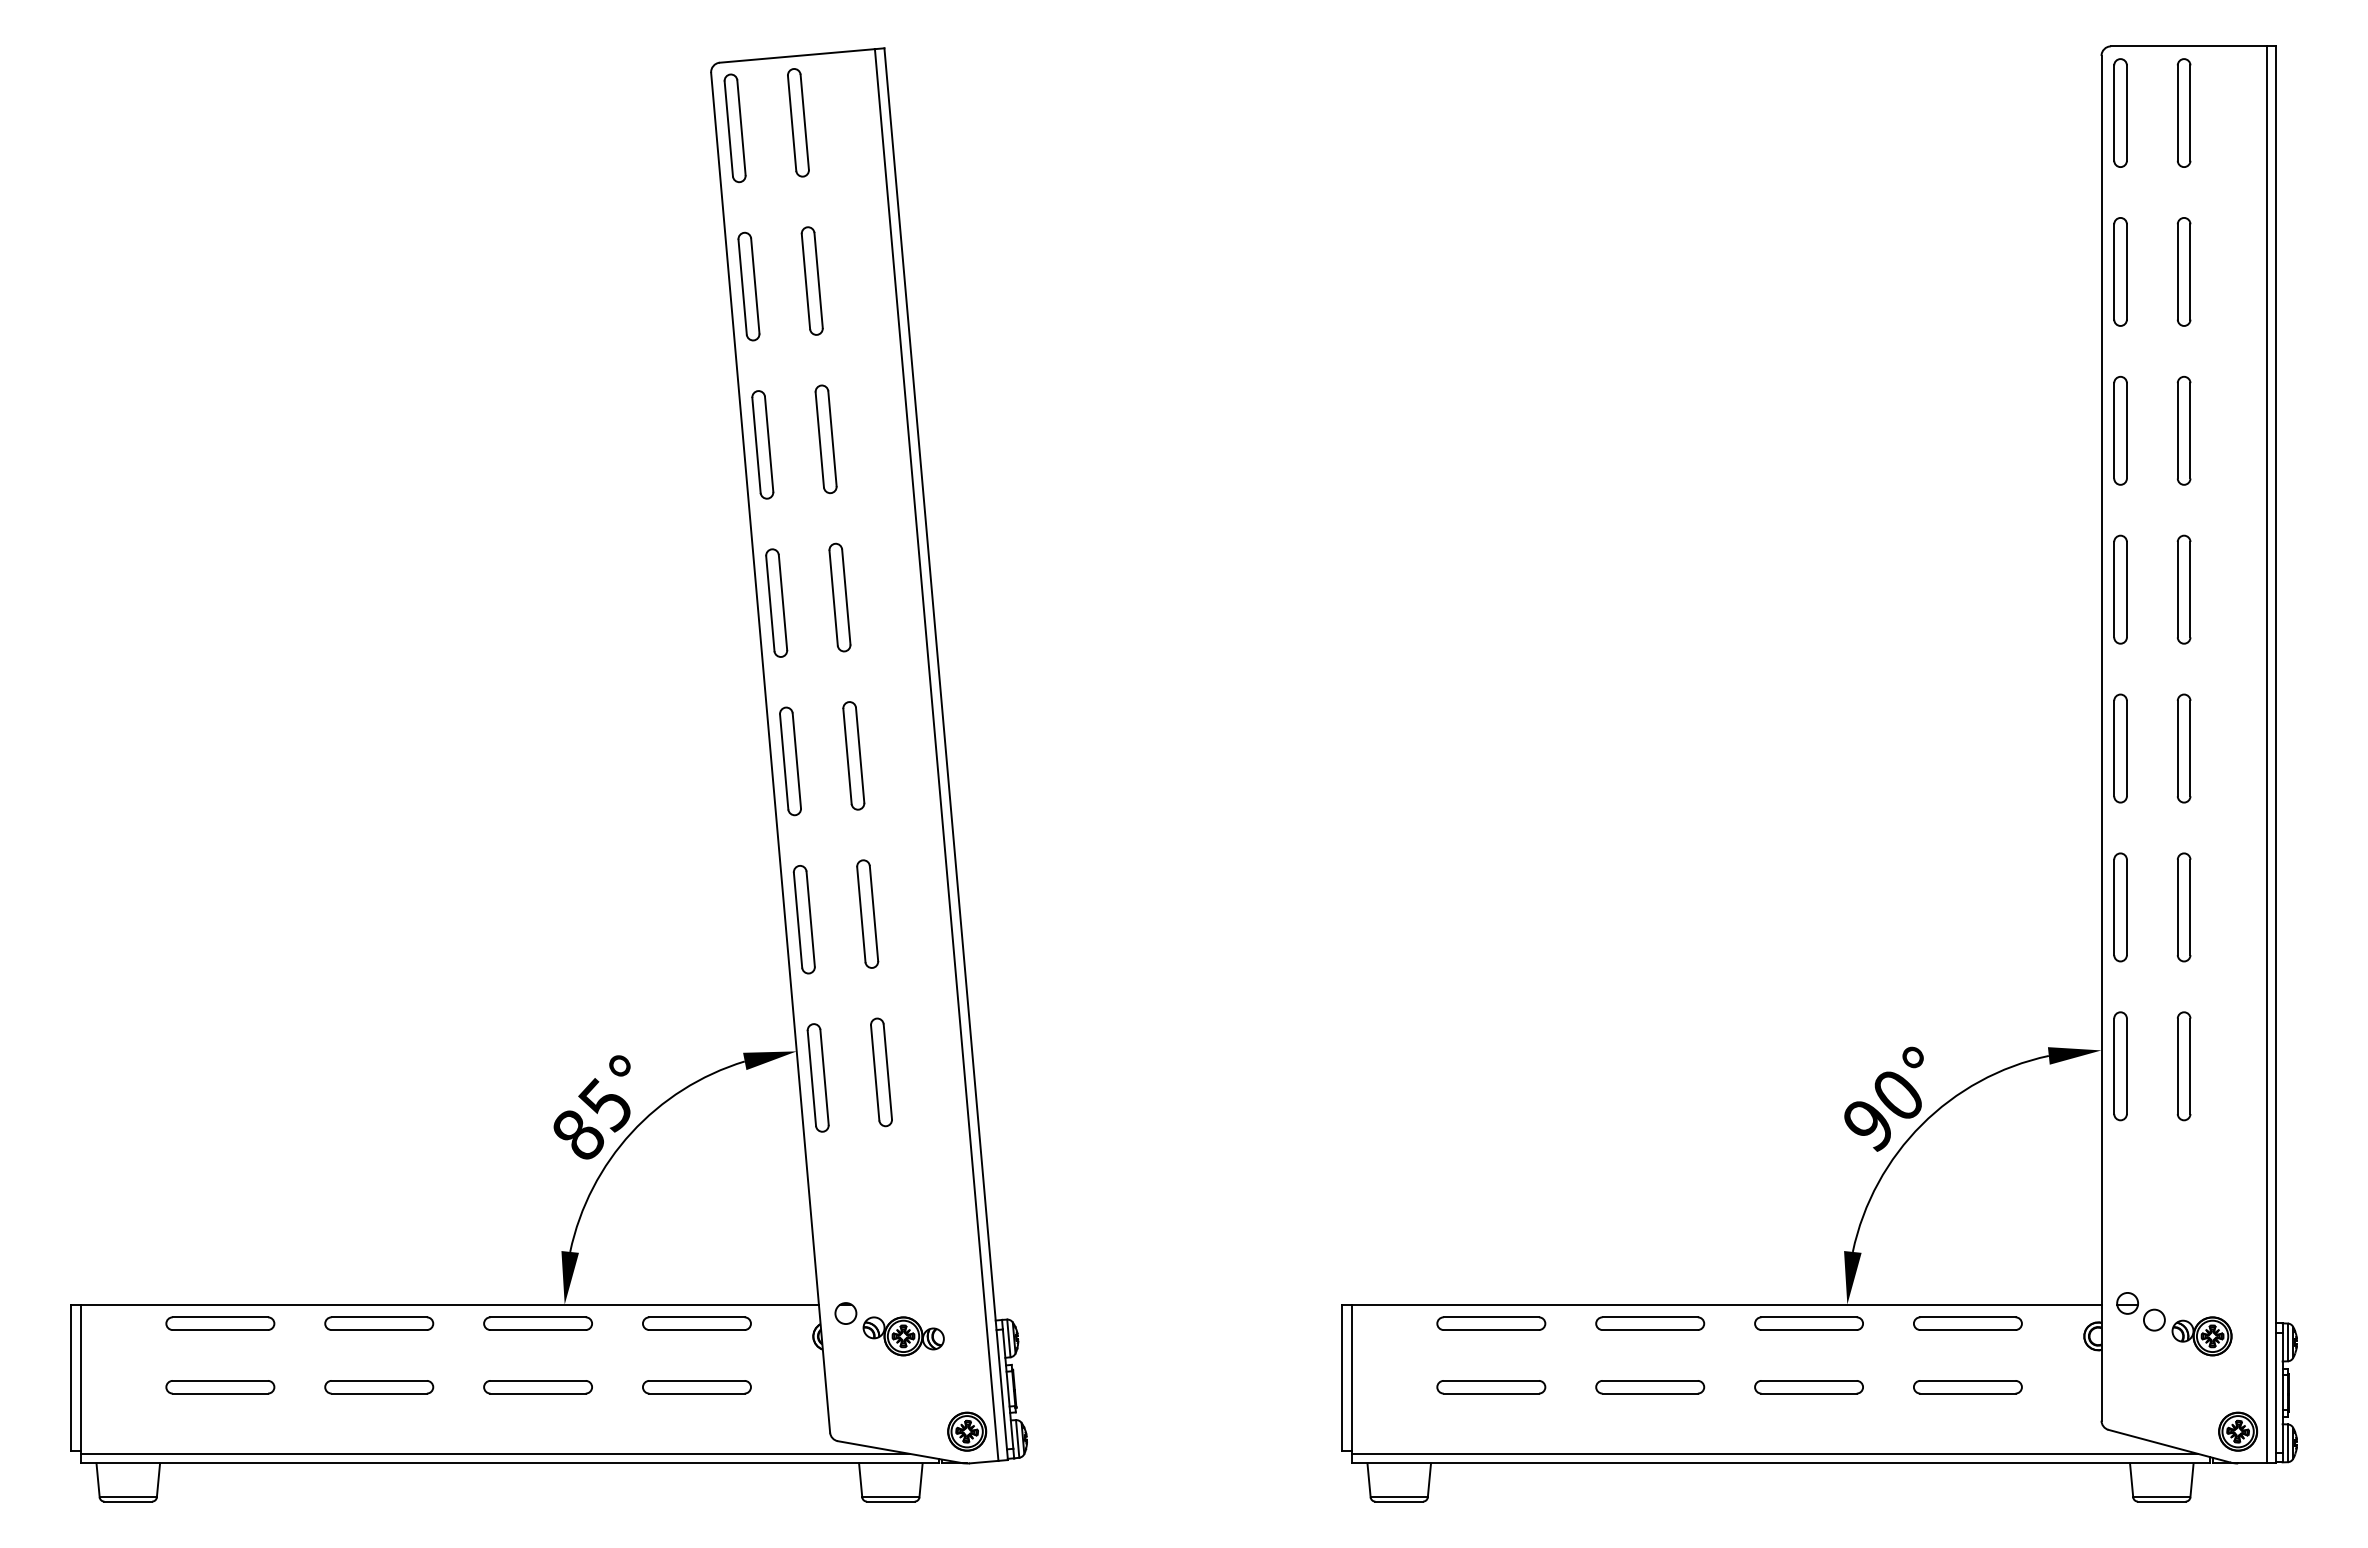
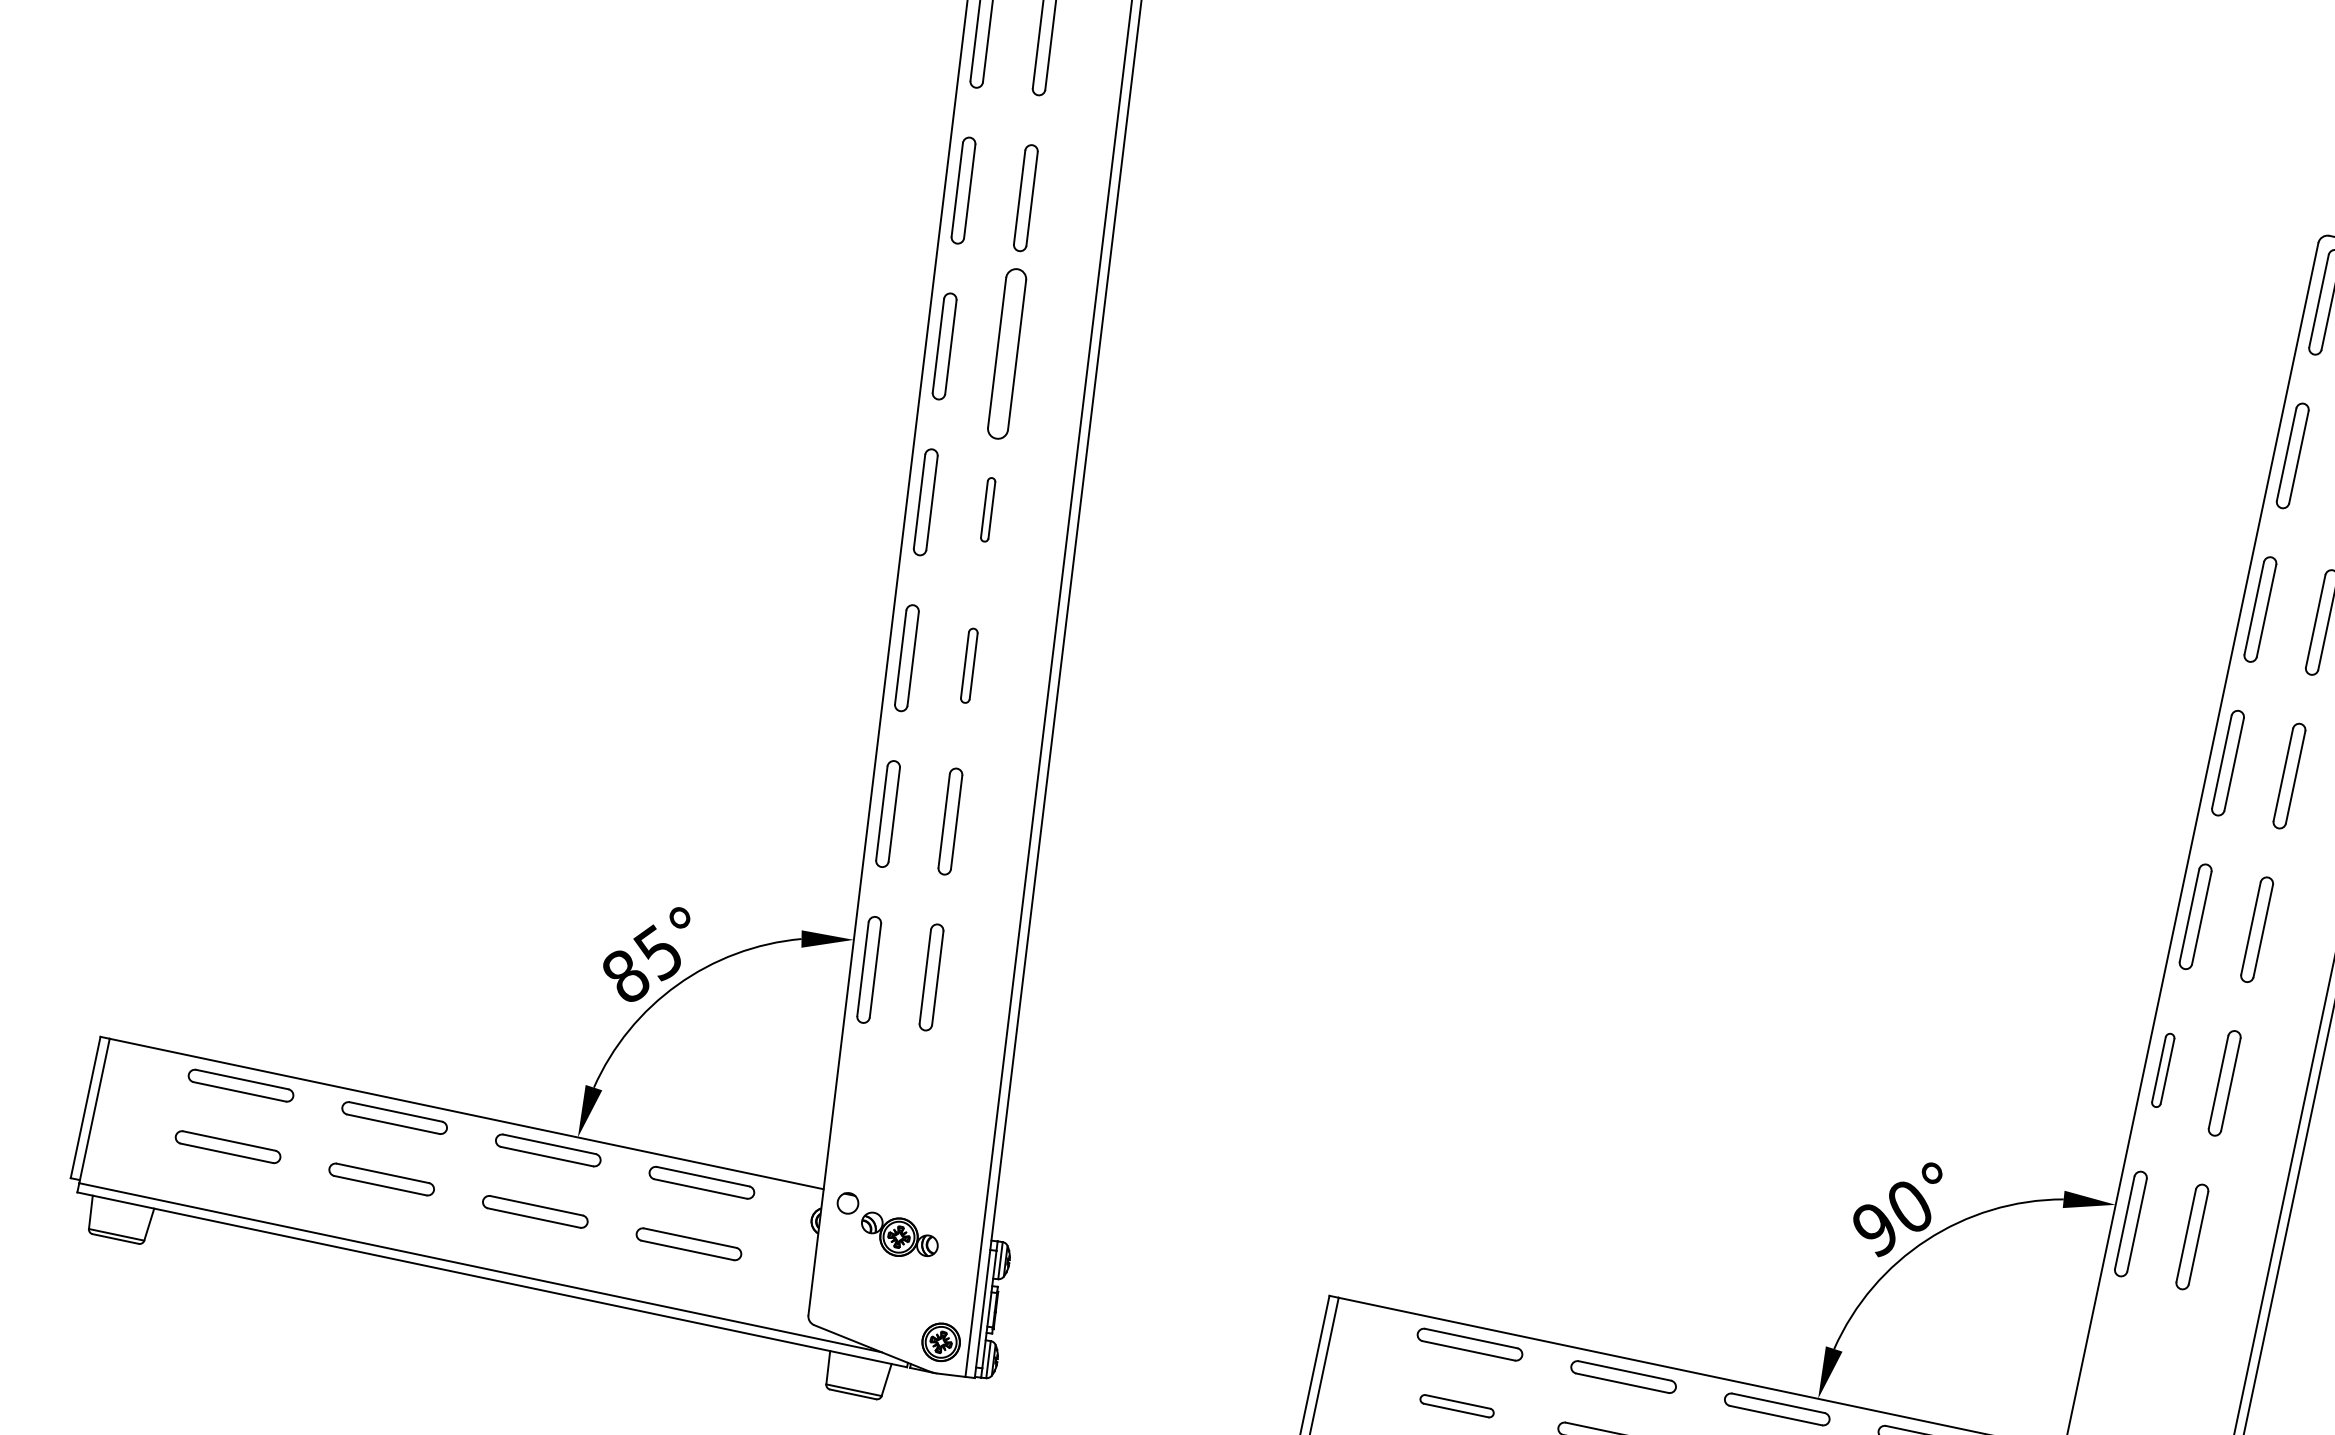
part: (825, 439) -> (1006, 354), size x1.6
part: (839, 597) -> (987, 509), size x0.6
part: (853, 755) -> (969, 665), size x0.7
part: (2120, 907) -> (2163, 1070), size x0.7
part: (1491, 1387) -> (1457, 1406), size x0.7

